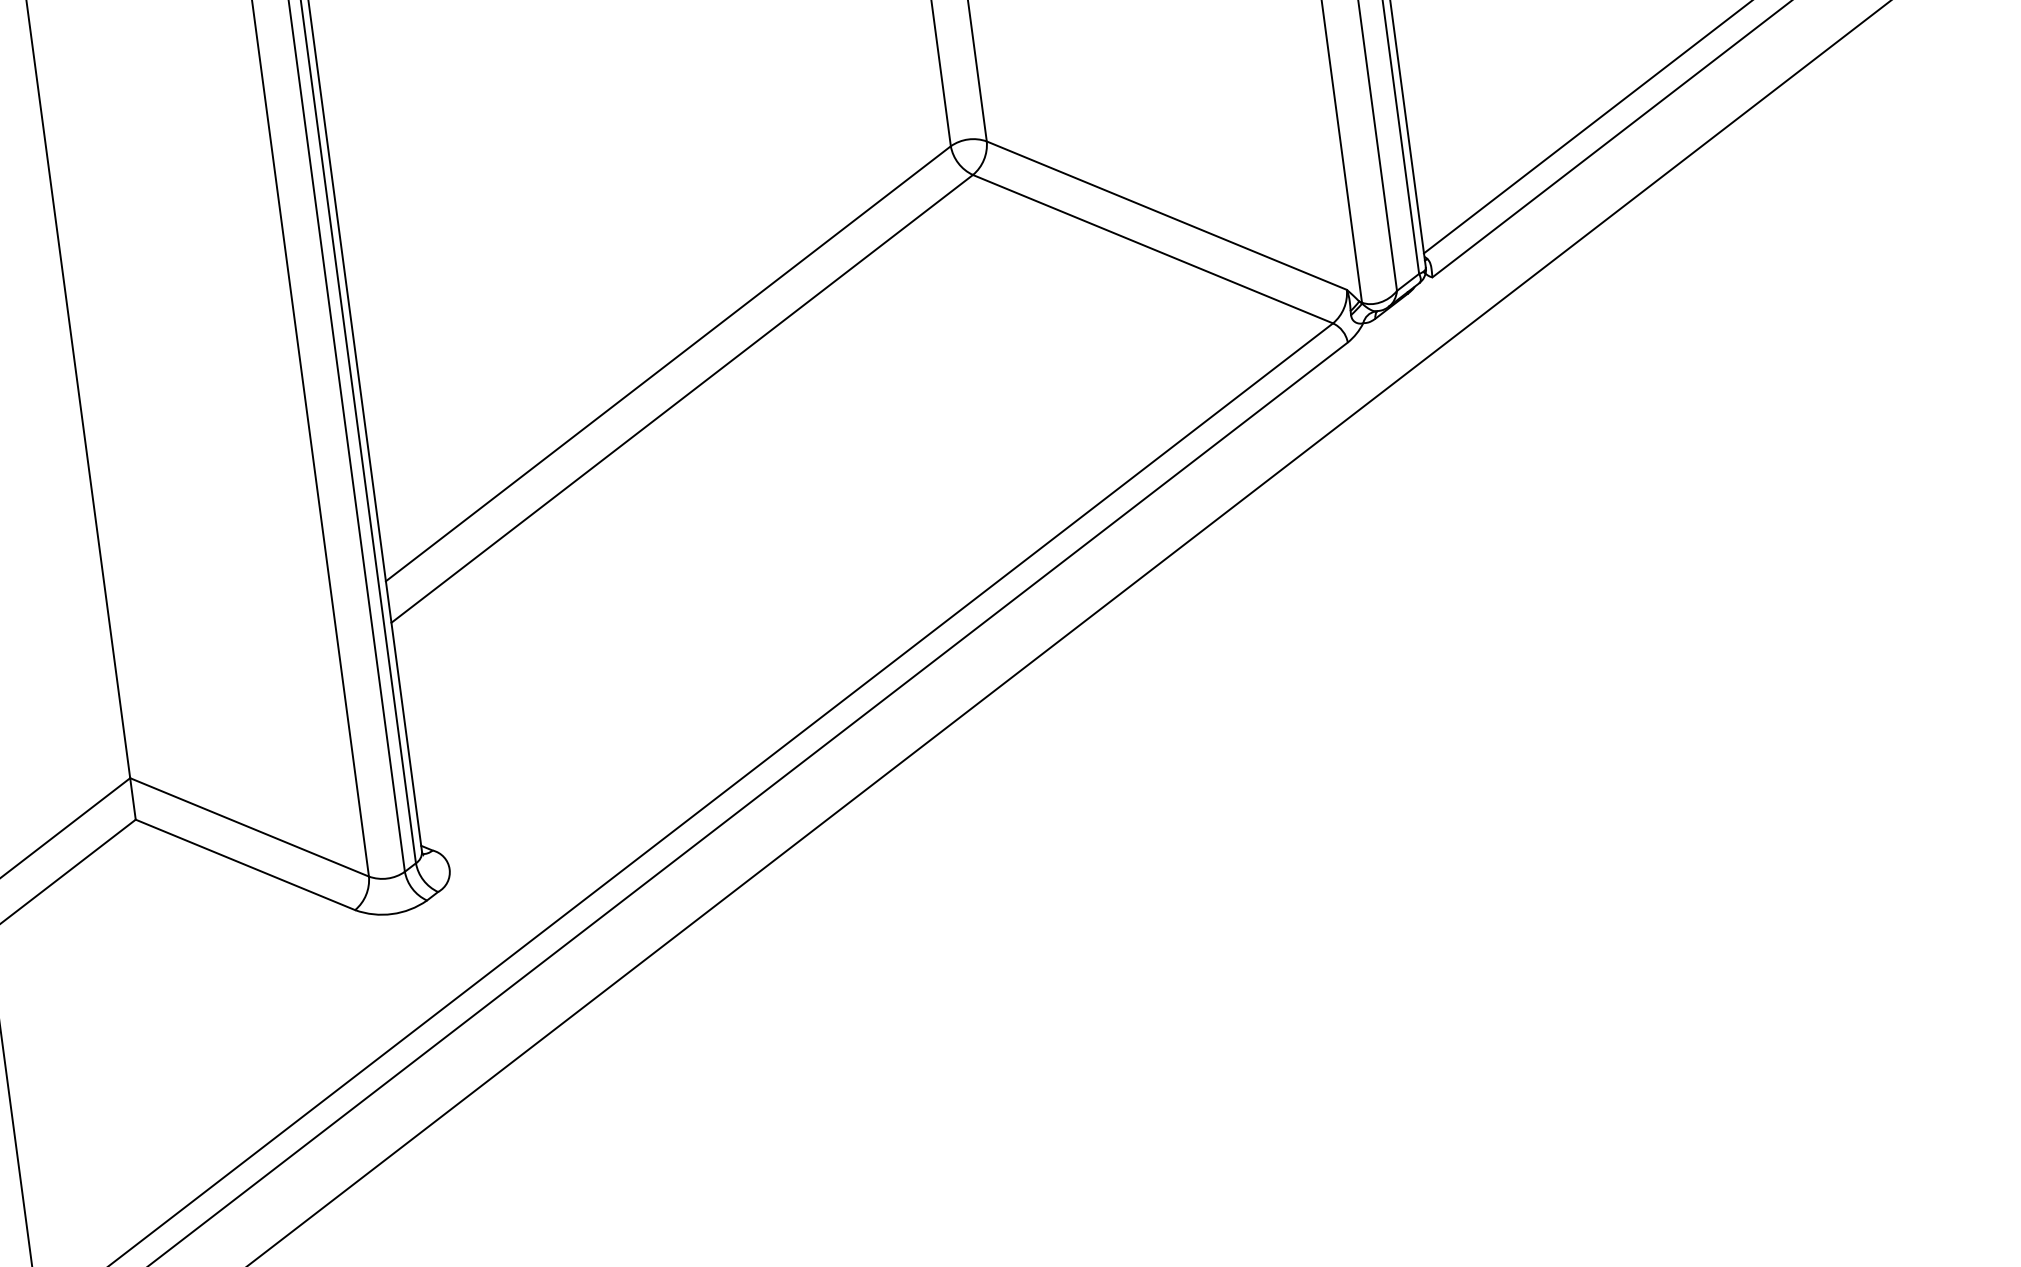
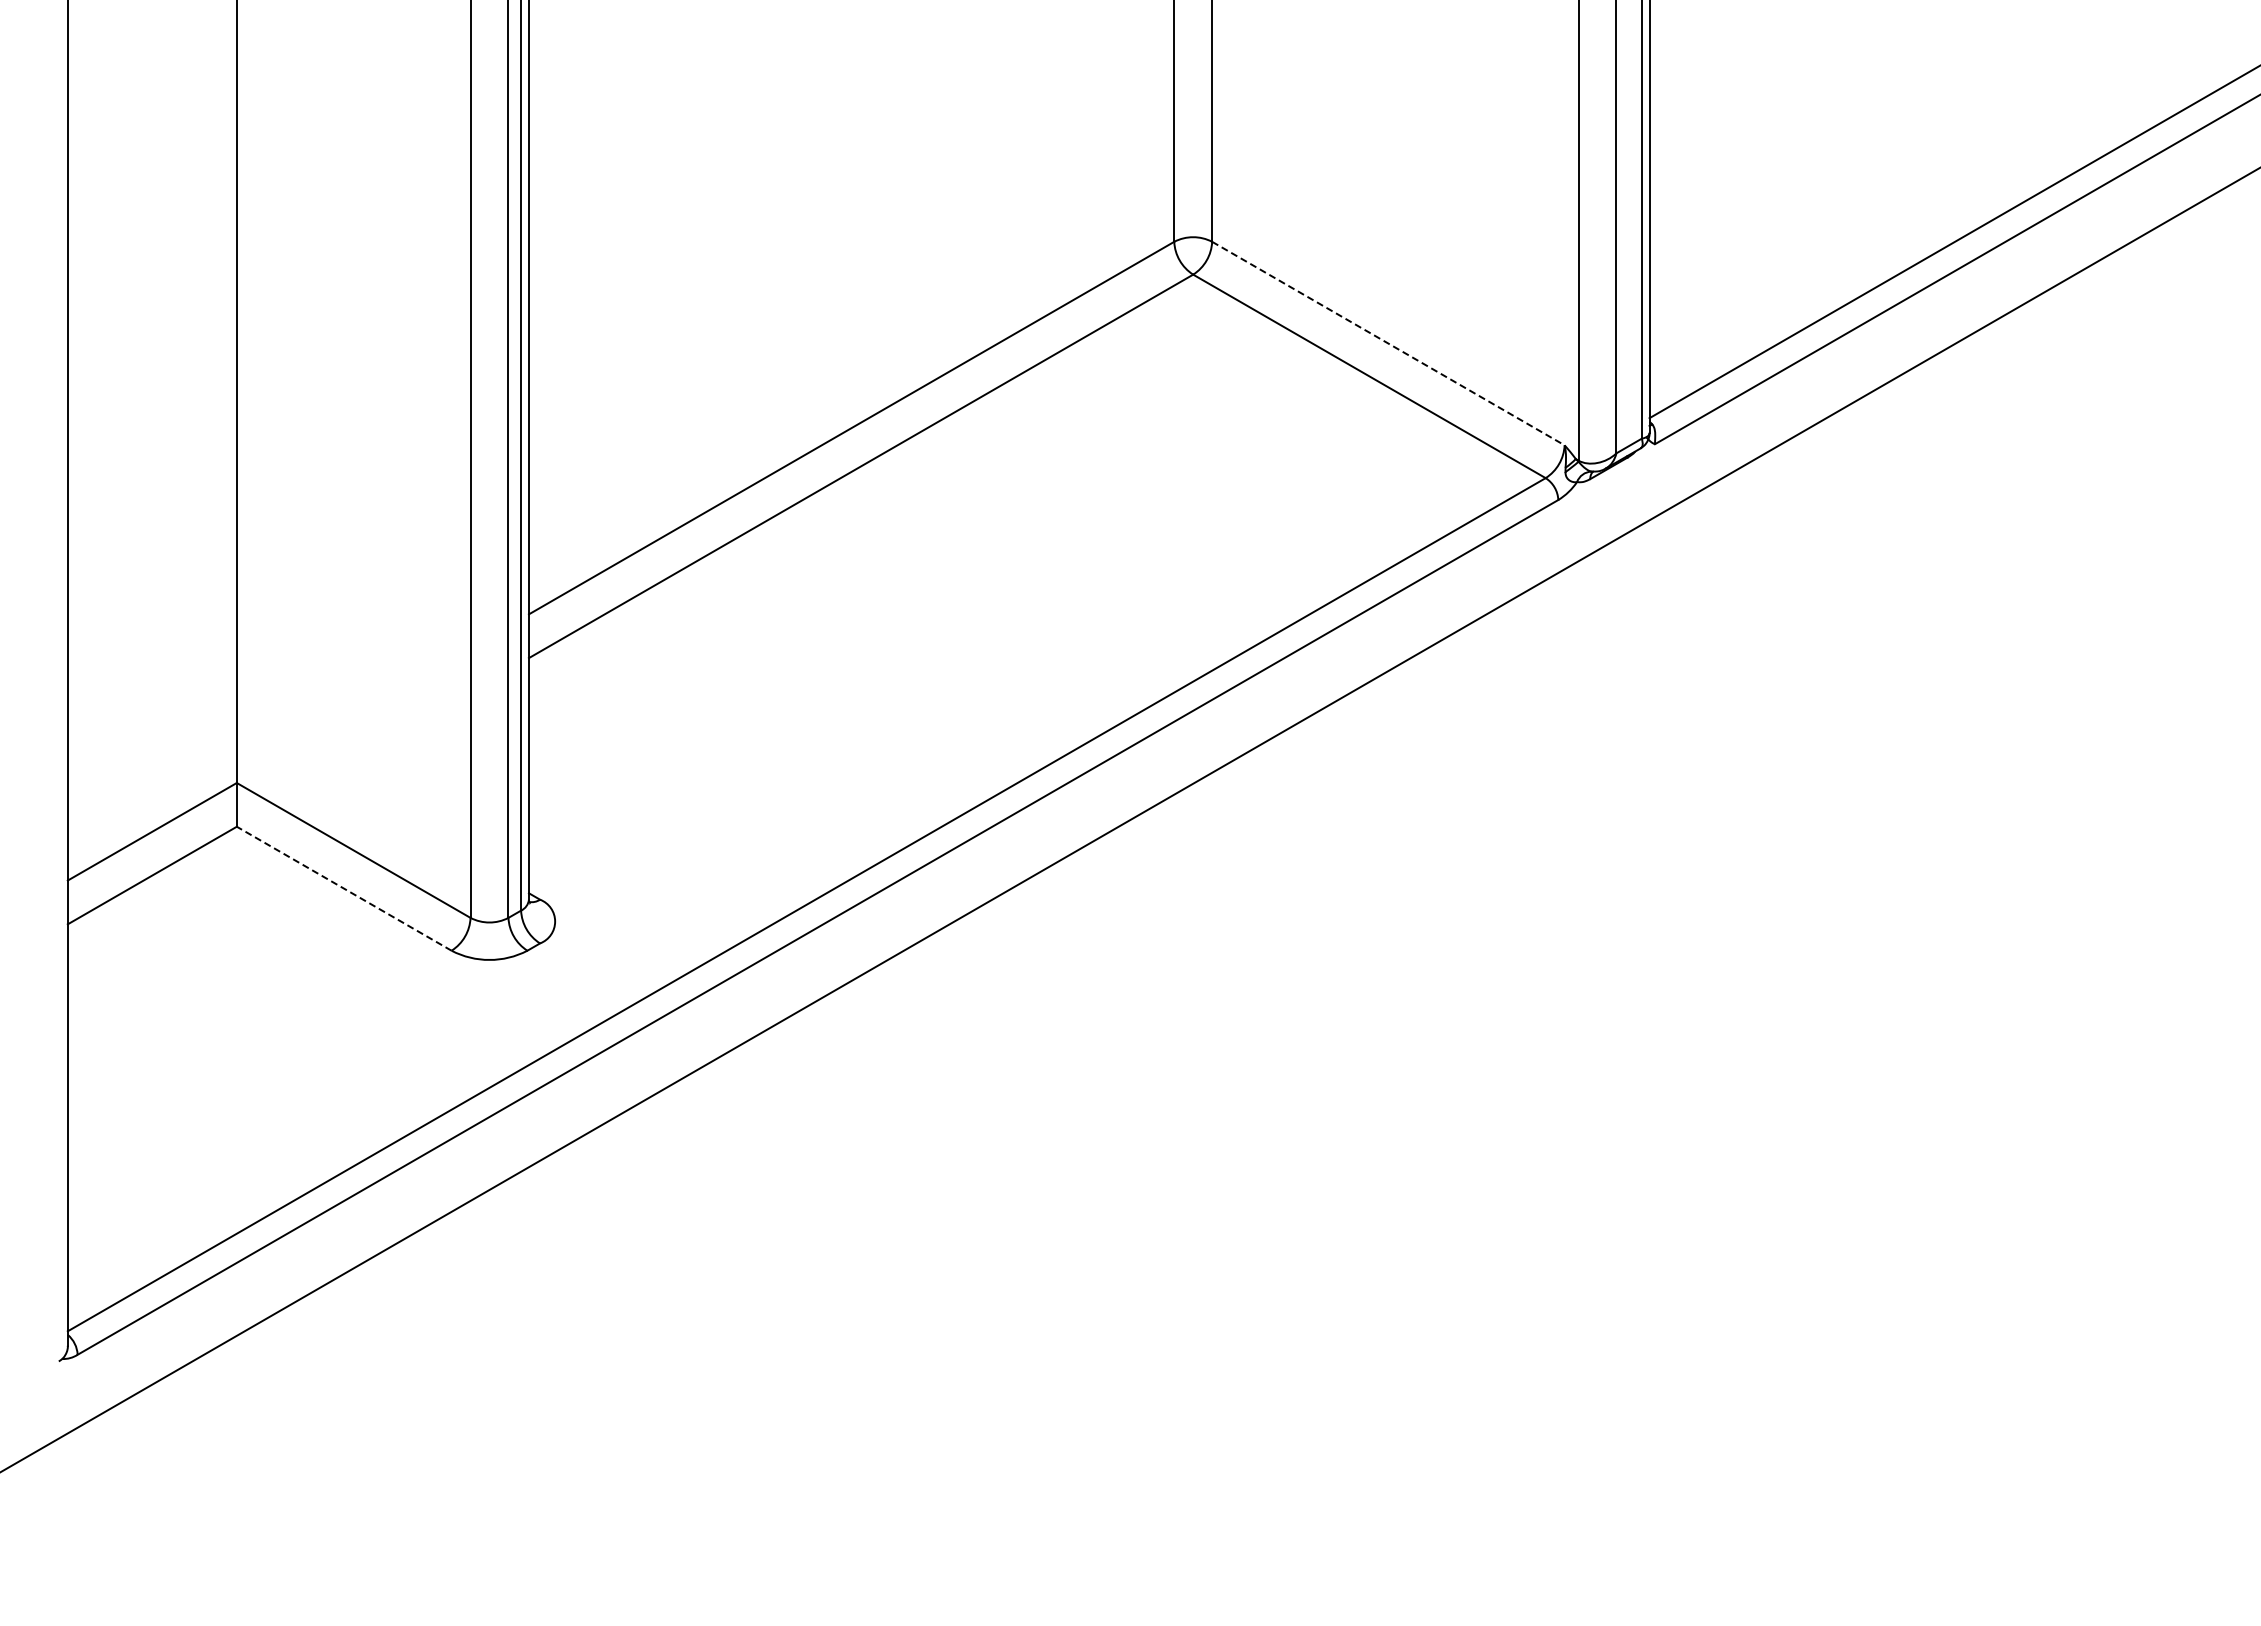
line: (1166, 215) -> (1388, 343), solid -> dashed
line: (245, 864) -> (344, 888), solid -> dashed

